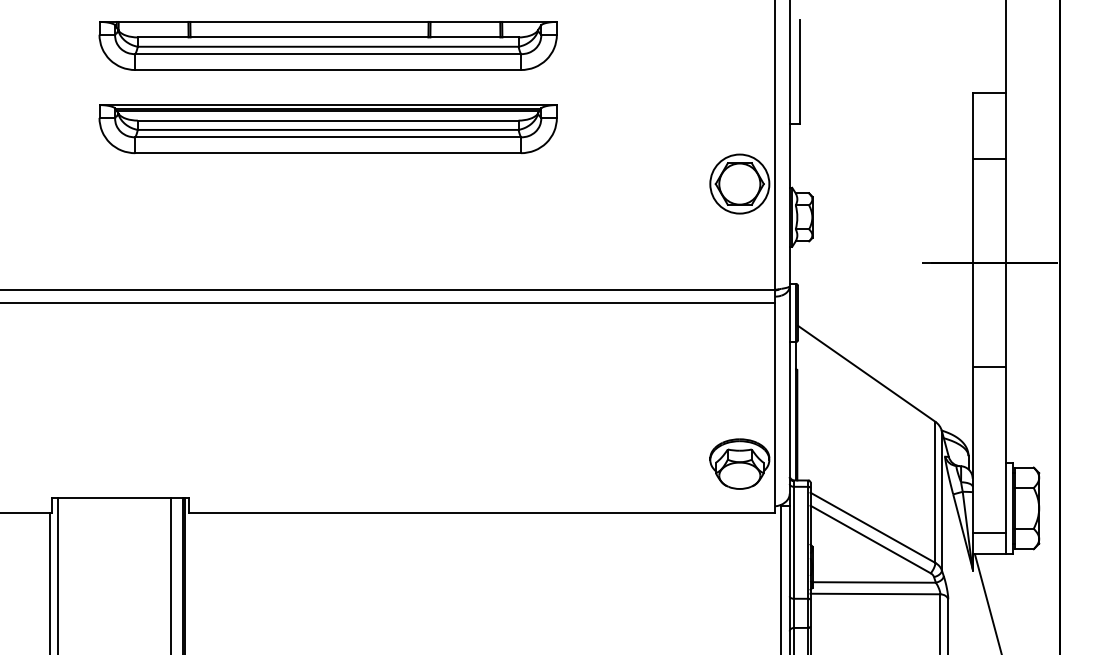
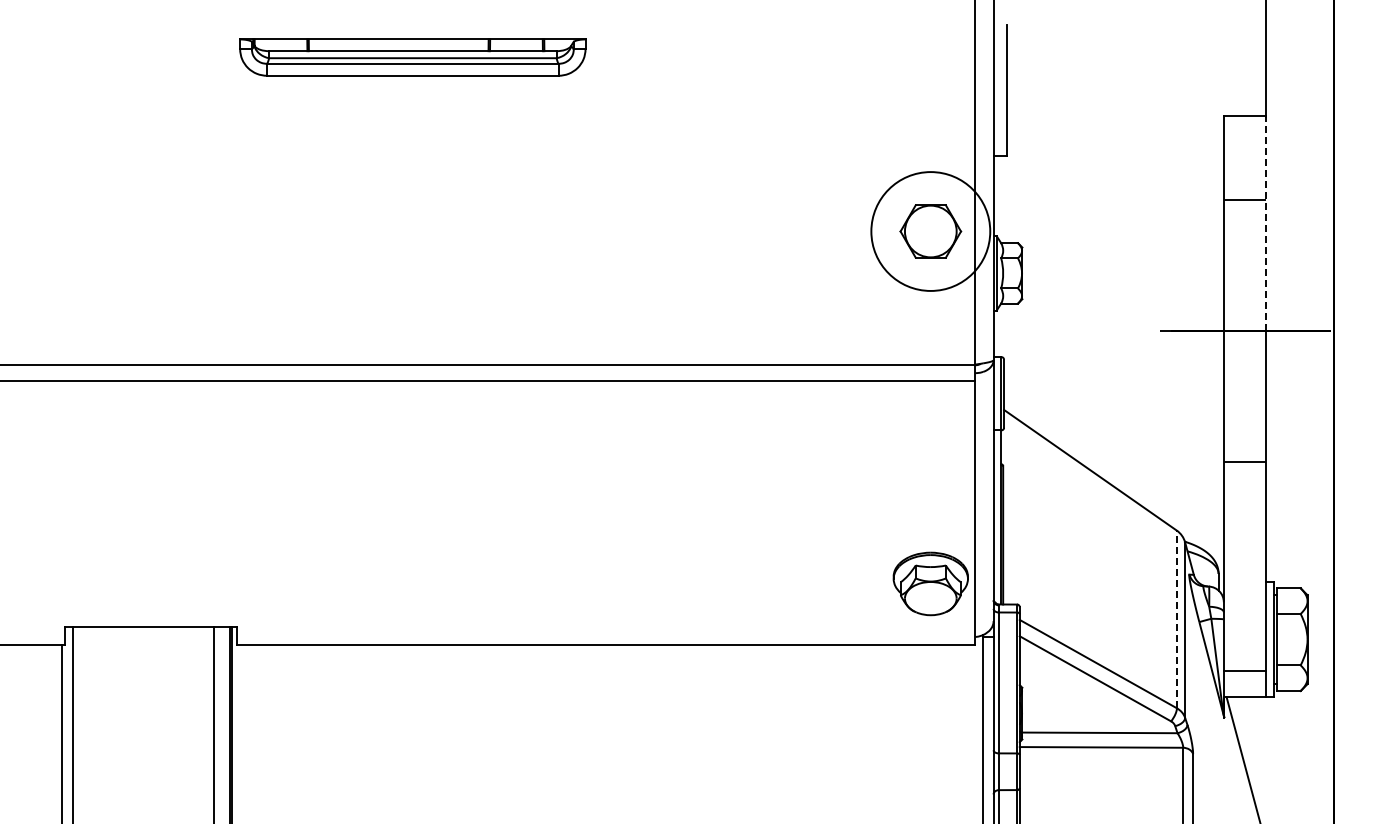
part: (327, 45) -> (412, 57), size x0.6
part: (327, 129) -> (412, 162), removed
line: (1005, 177) -> (1265, 223), solid -> dashed
circle: (739, 184) -> (930, 231), size x1.6
line: (935, 492) -> (1176, 619), solid -> dashed

